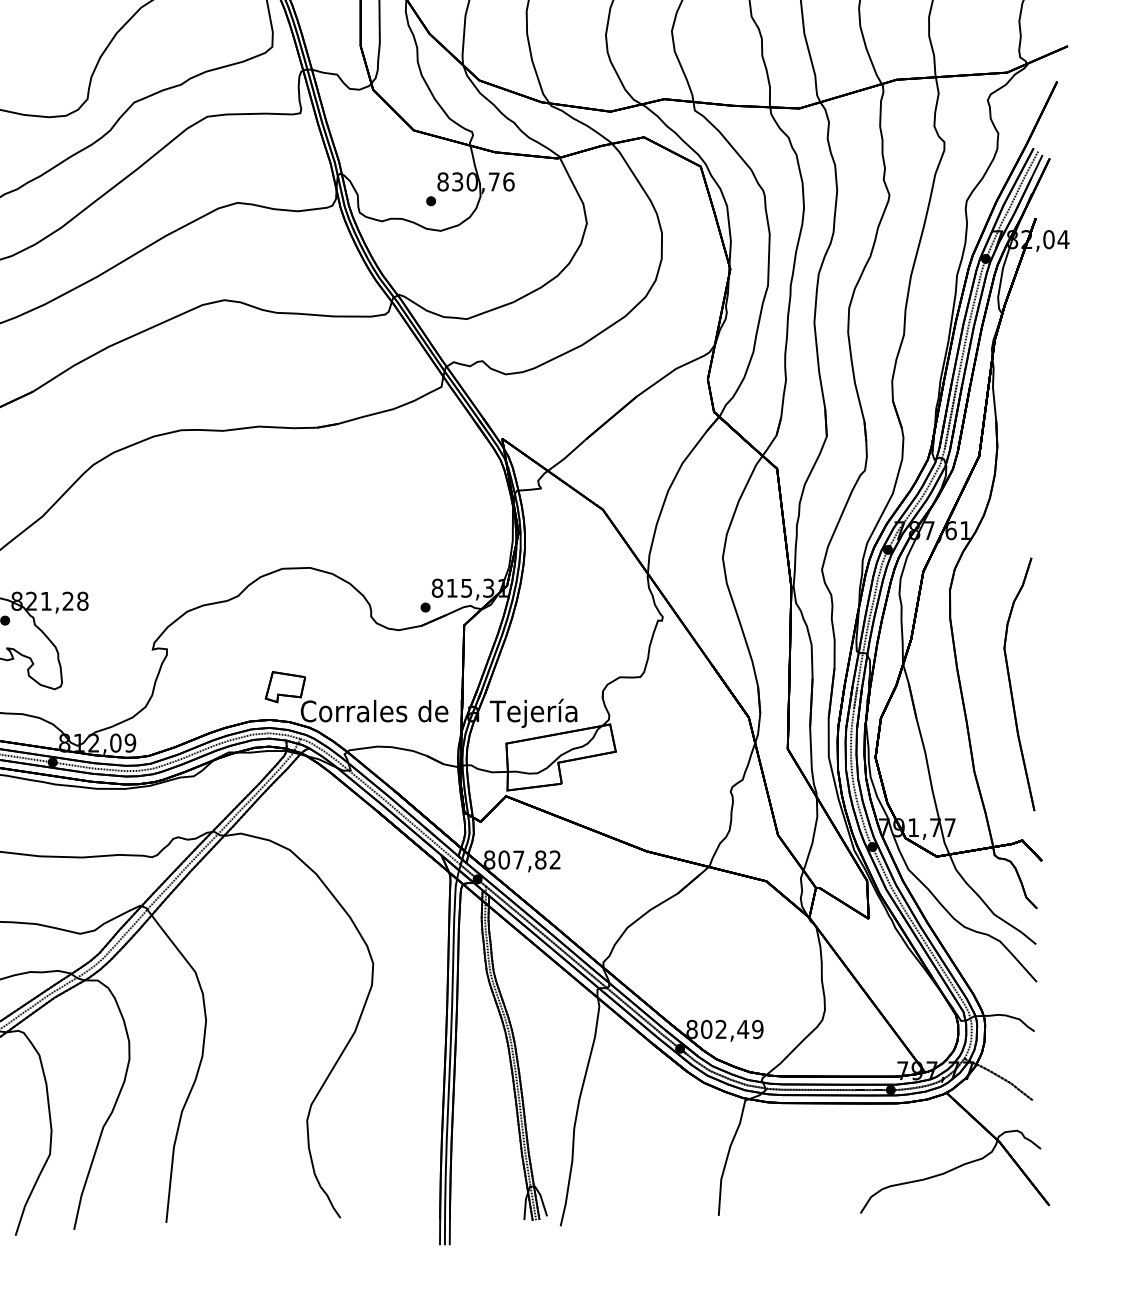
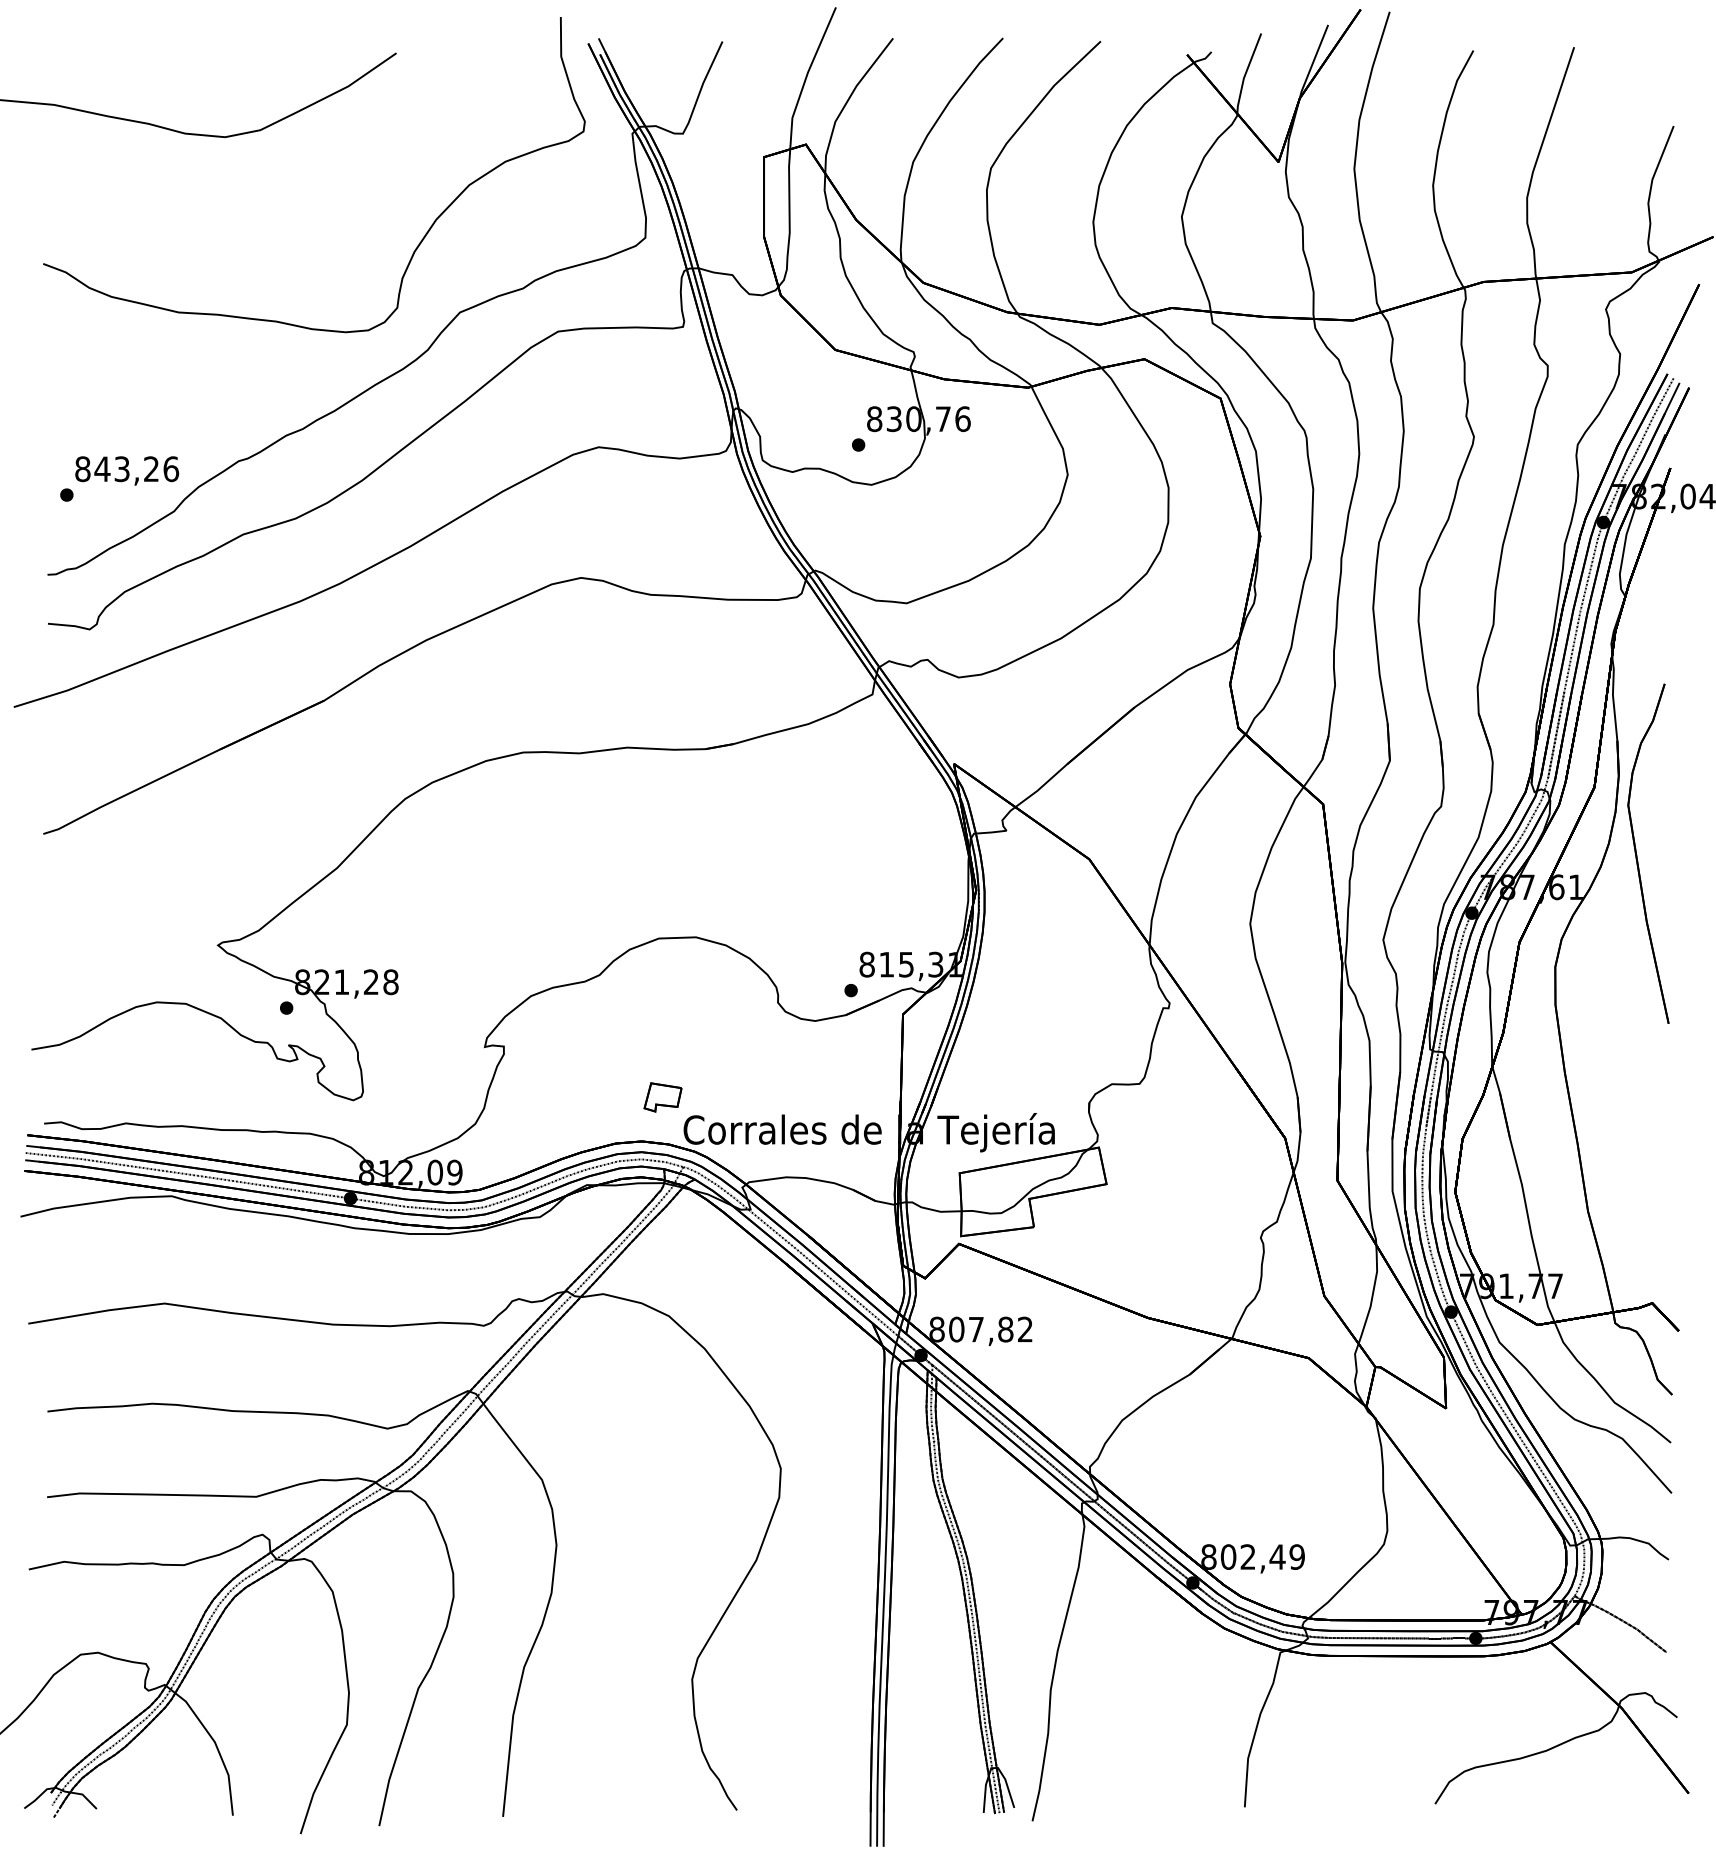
part: (1011, 684) -> (1637, 854), moved
part: (285, 687) -> (662, 1097), size x0.7

